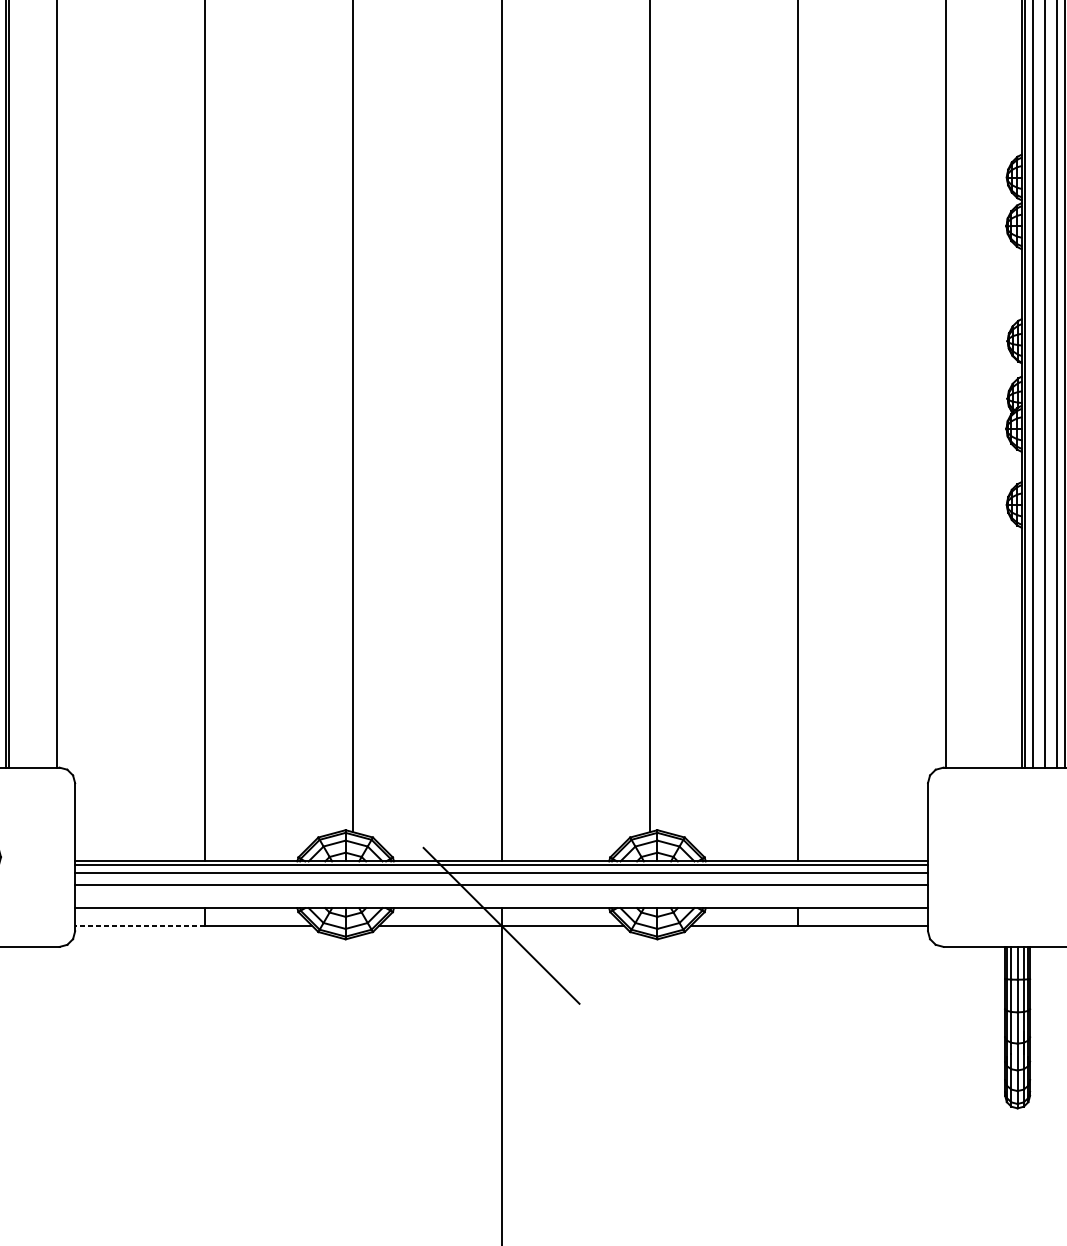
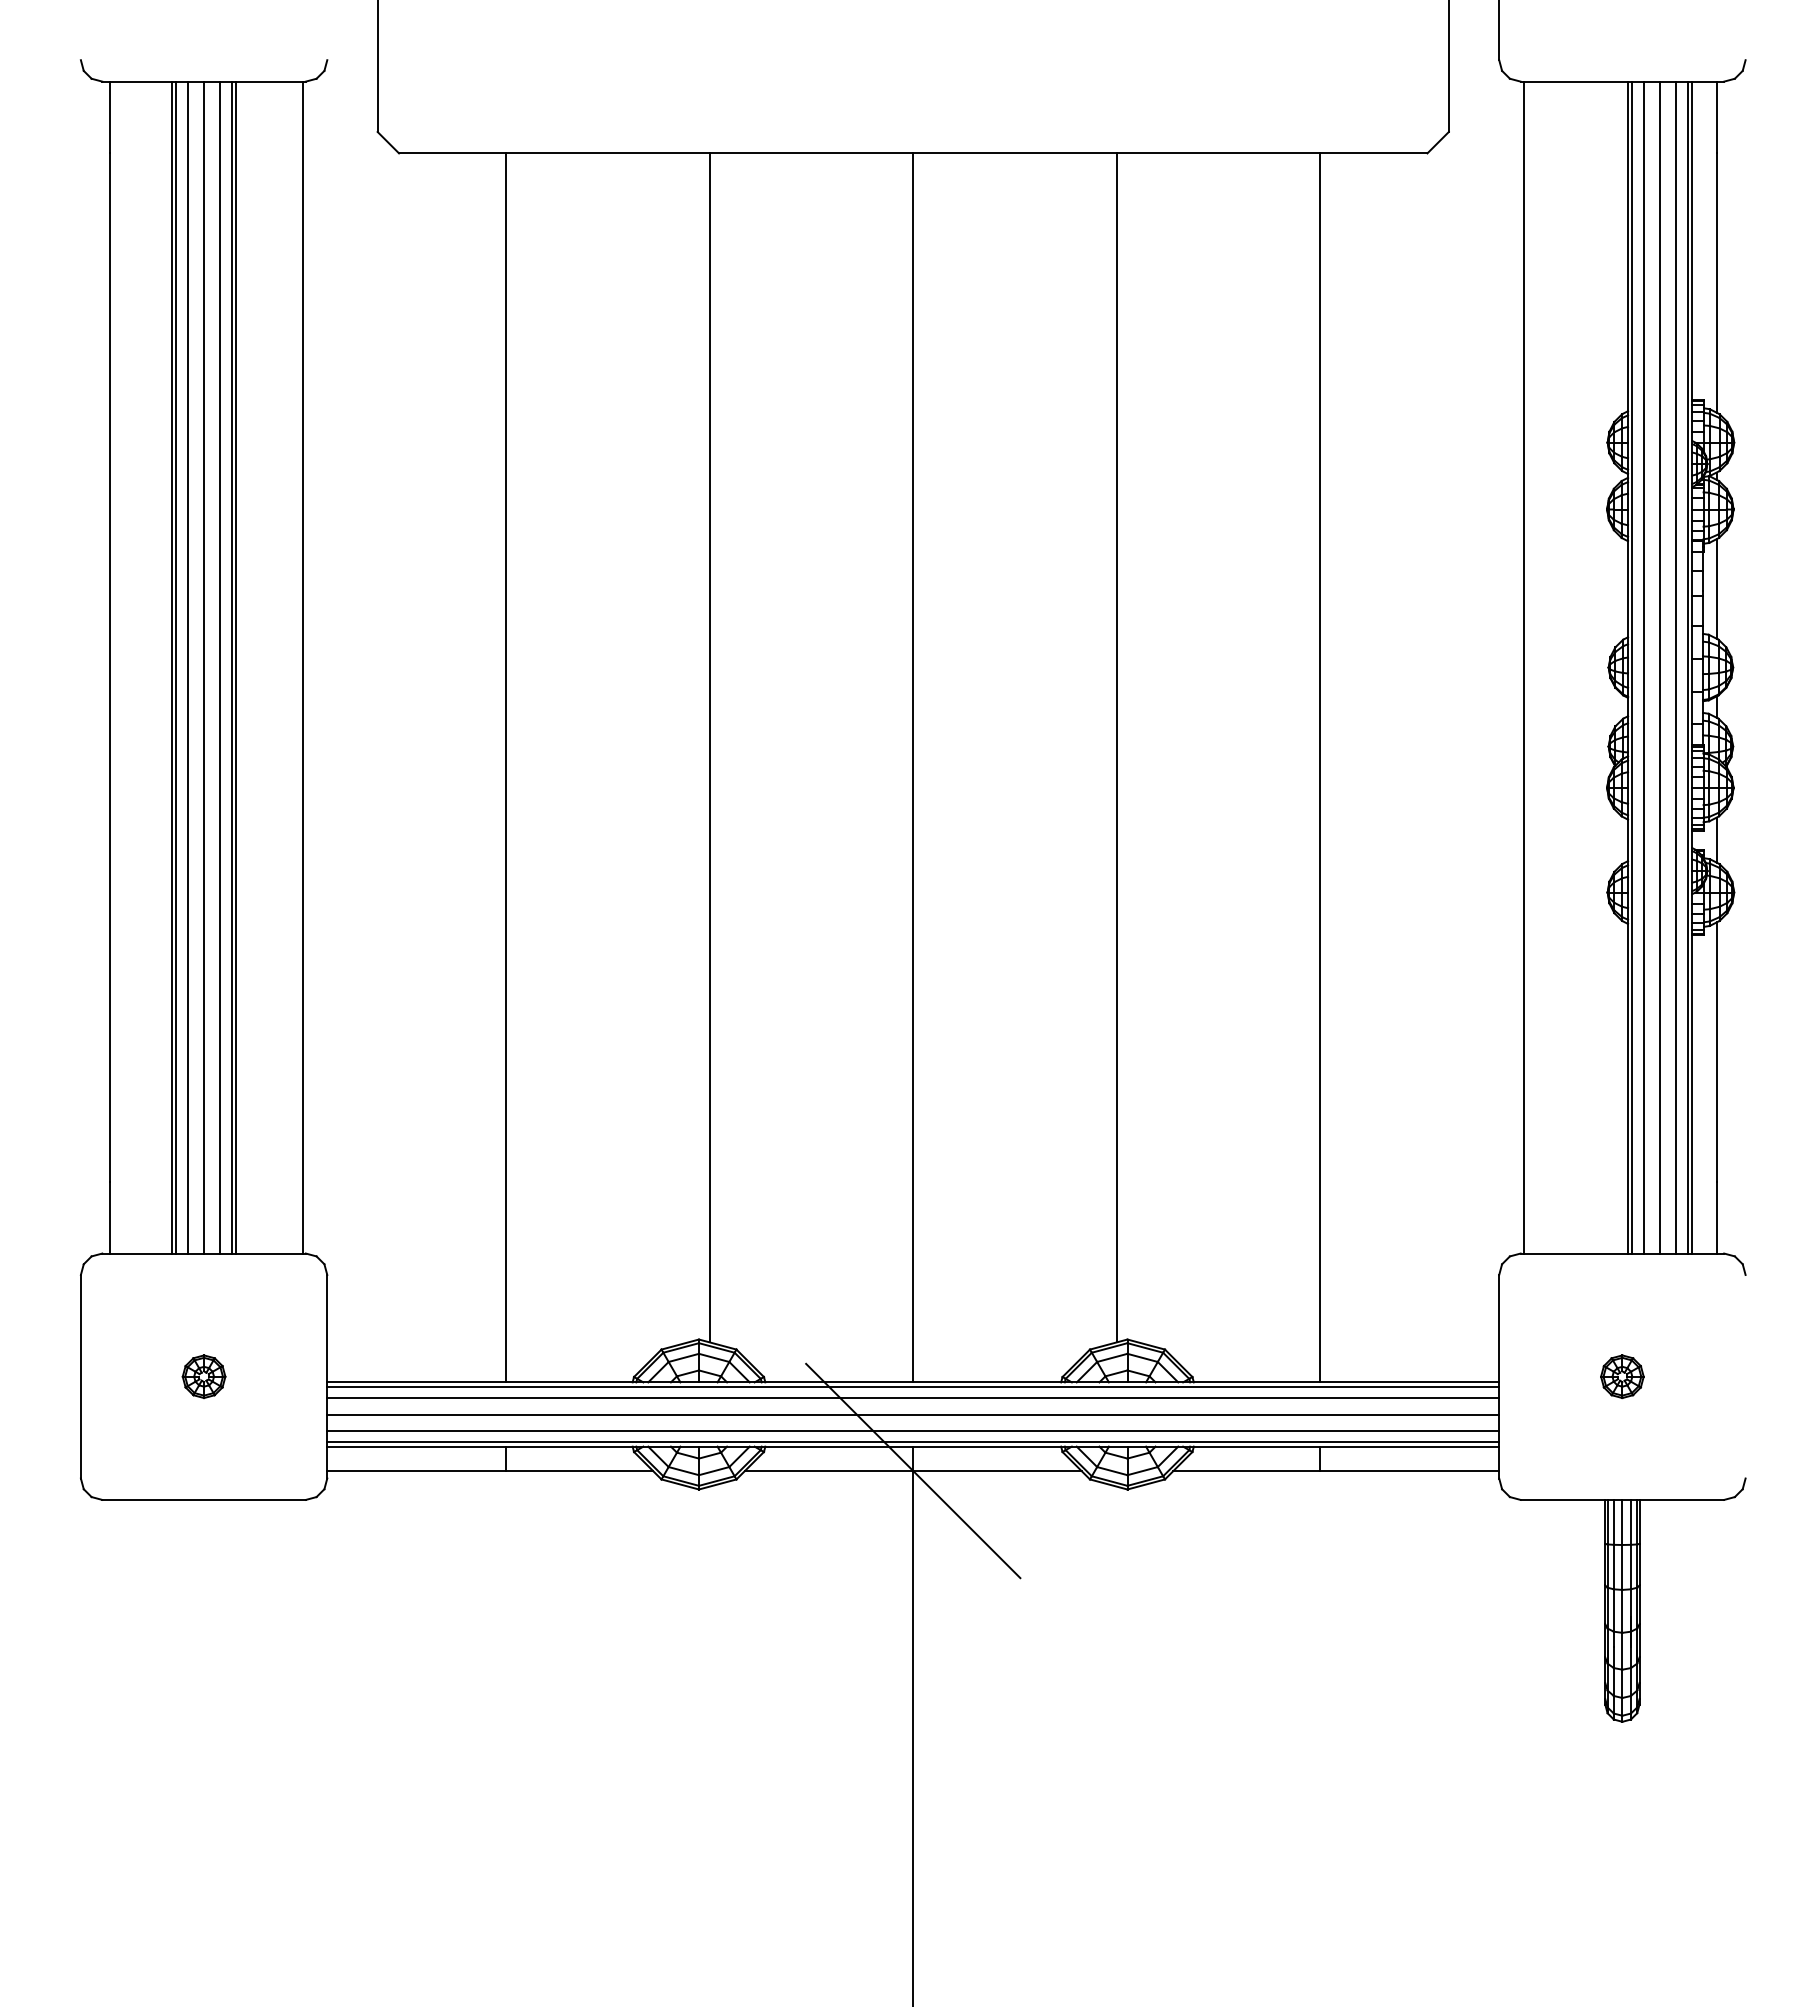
part: (1017, 857) -> (1622, 1376), added
line: (501, 896) -> (913, 1430), added
line: (501, 905) -> (913, 1442), added
line: (140, 926) -> (416, 1471), dashed -> solid

